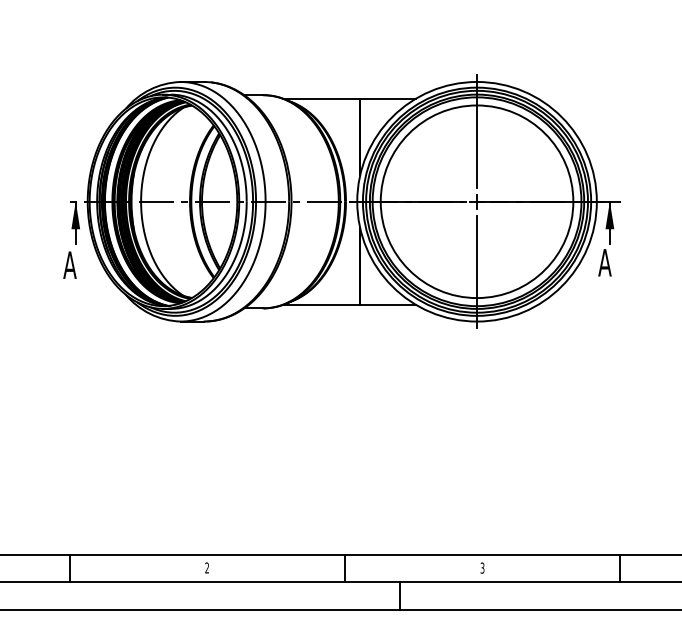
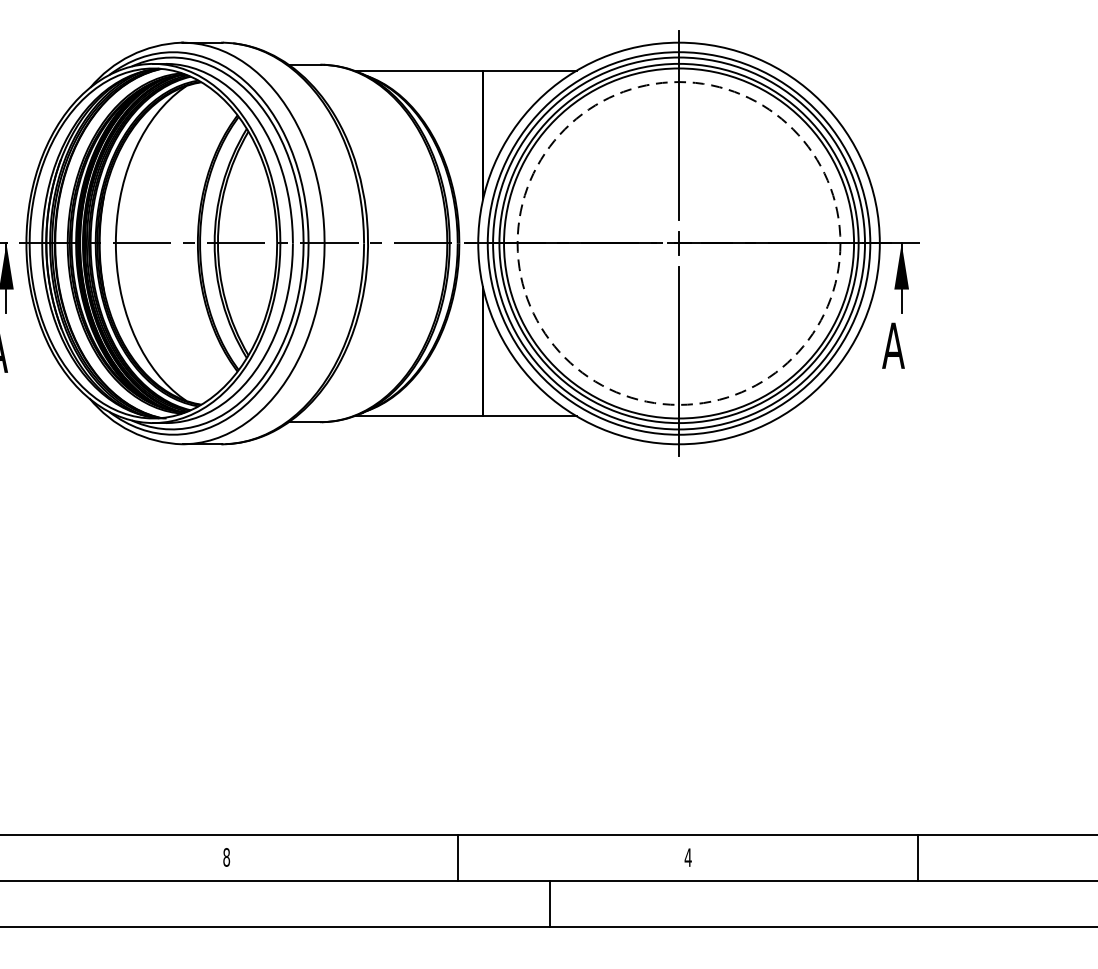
circle: (476, 201) -> (678, 243), solid -> dashed
text: (207, 567) -> (227, 856), 2 -> 8
text: (482, 567) -> (688, 856), 3 -> 4

